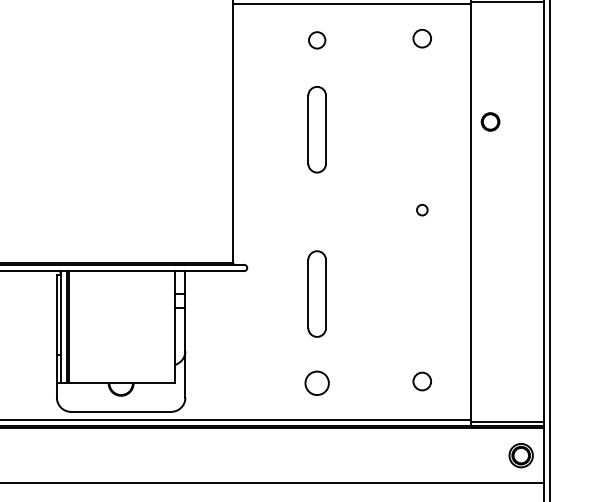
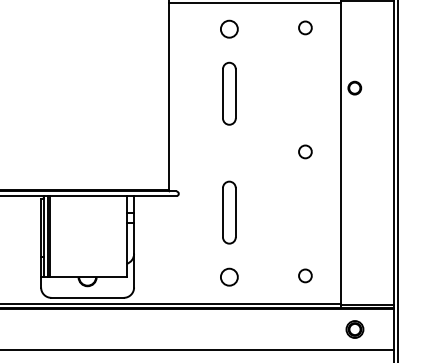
circle: (317, 39) -> (229, 28), size x1.43
circle: (422, 209) -> (305, 151), size x1.67
part: (520, 455) -> (354, 329), moved

